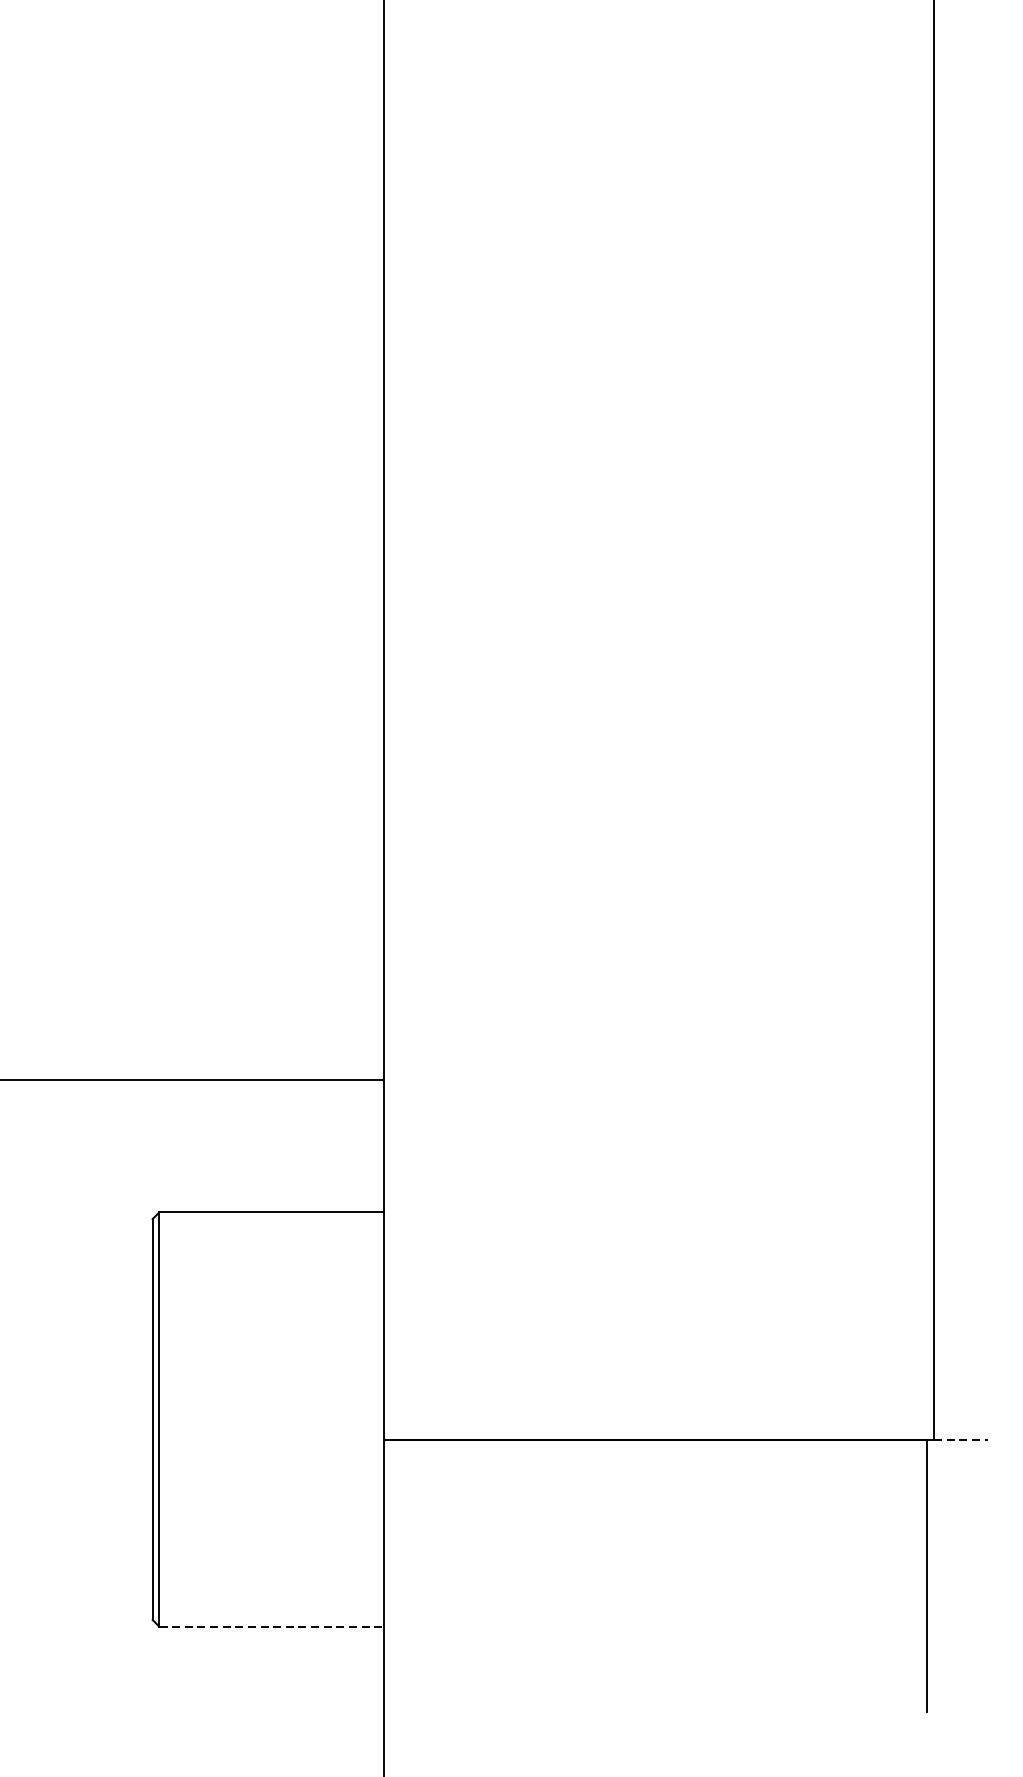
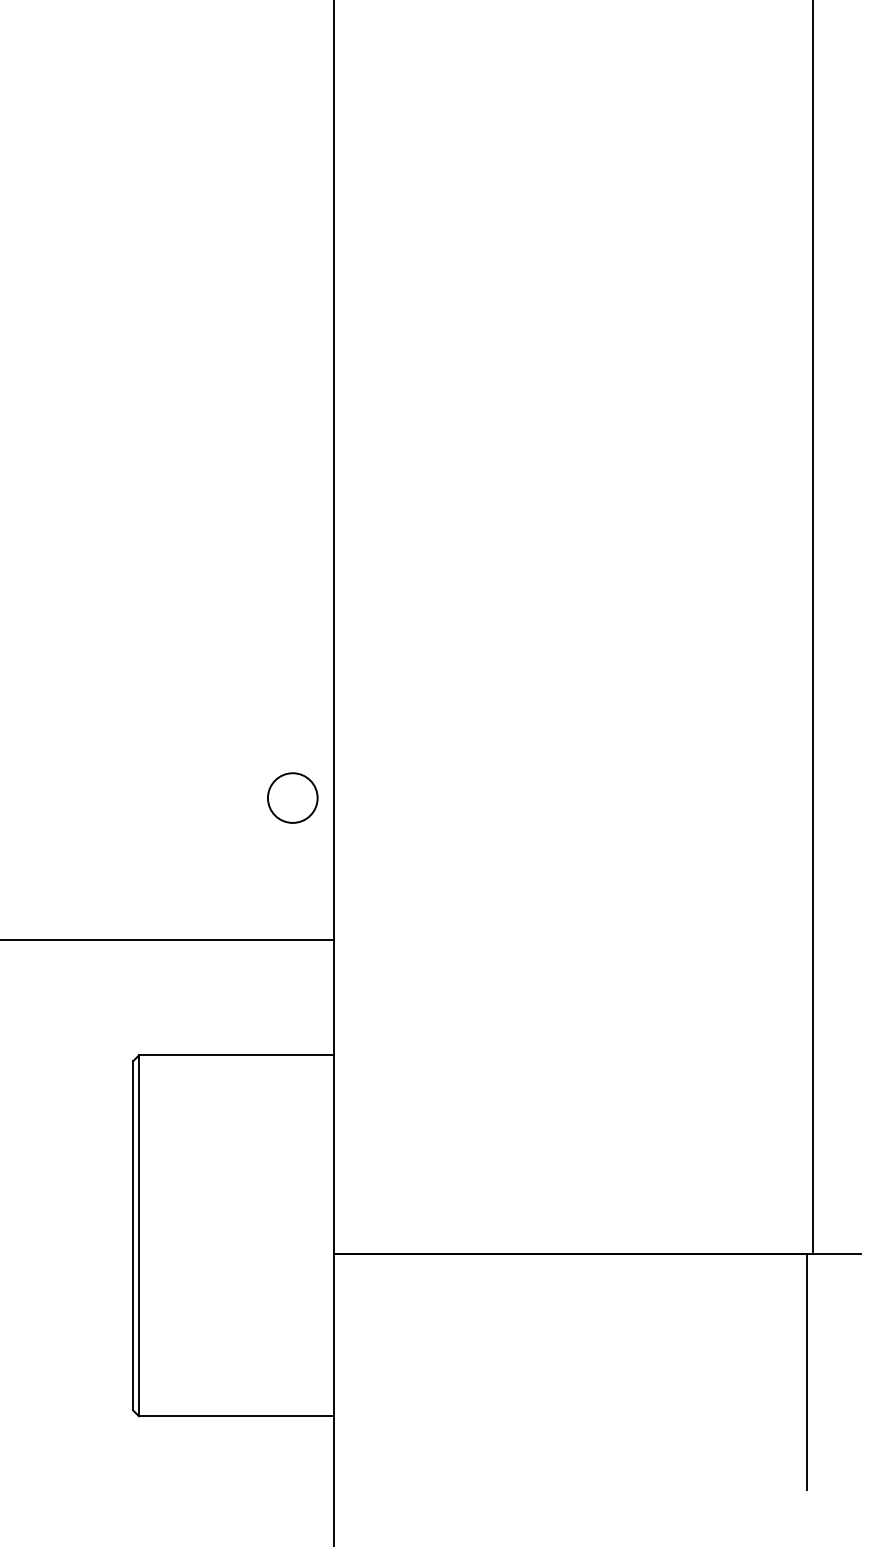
circle: (335, 916) -> (292, 797), added
line: (961, 1439) -> (837, 1253), dashed -> solid
line: (271, 1627) -> (236, 1416), dashed -> solid

